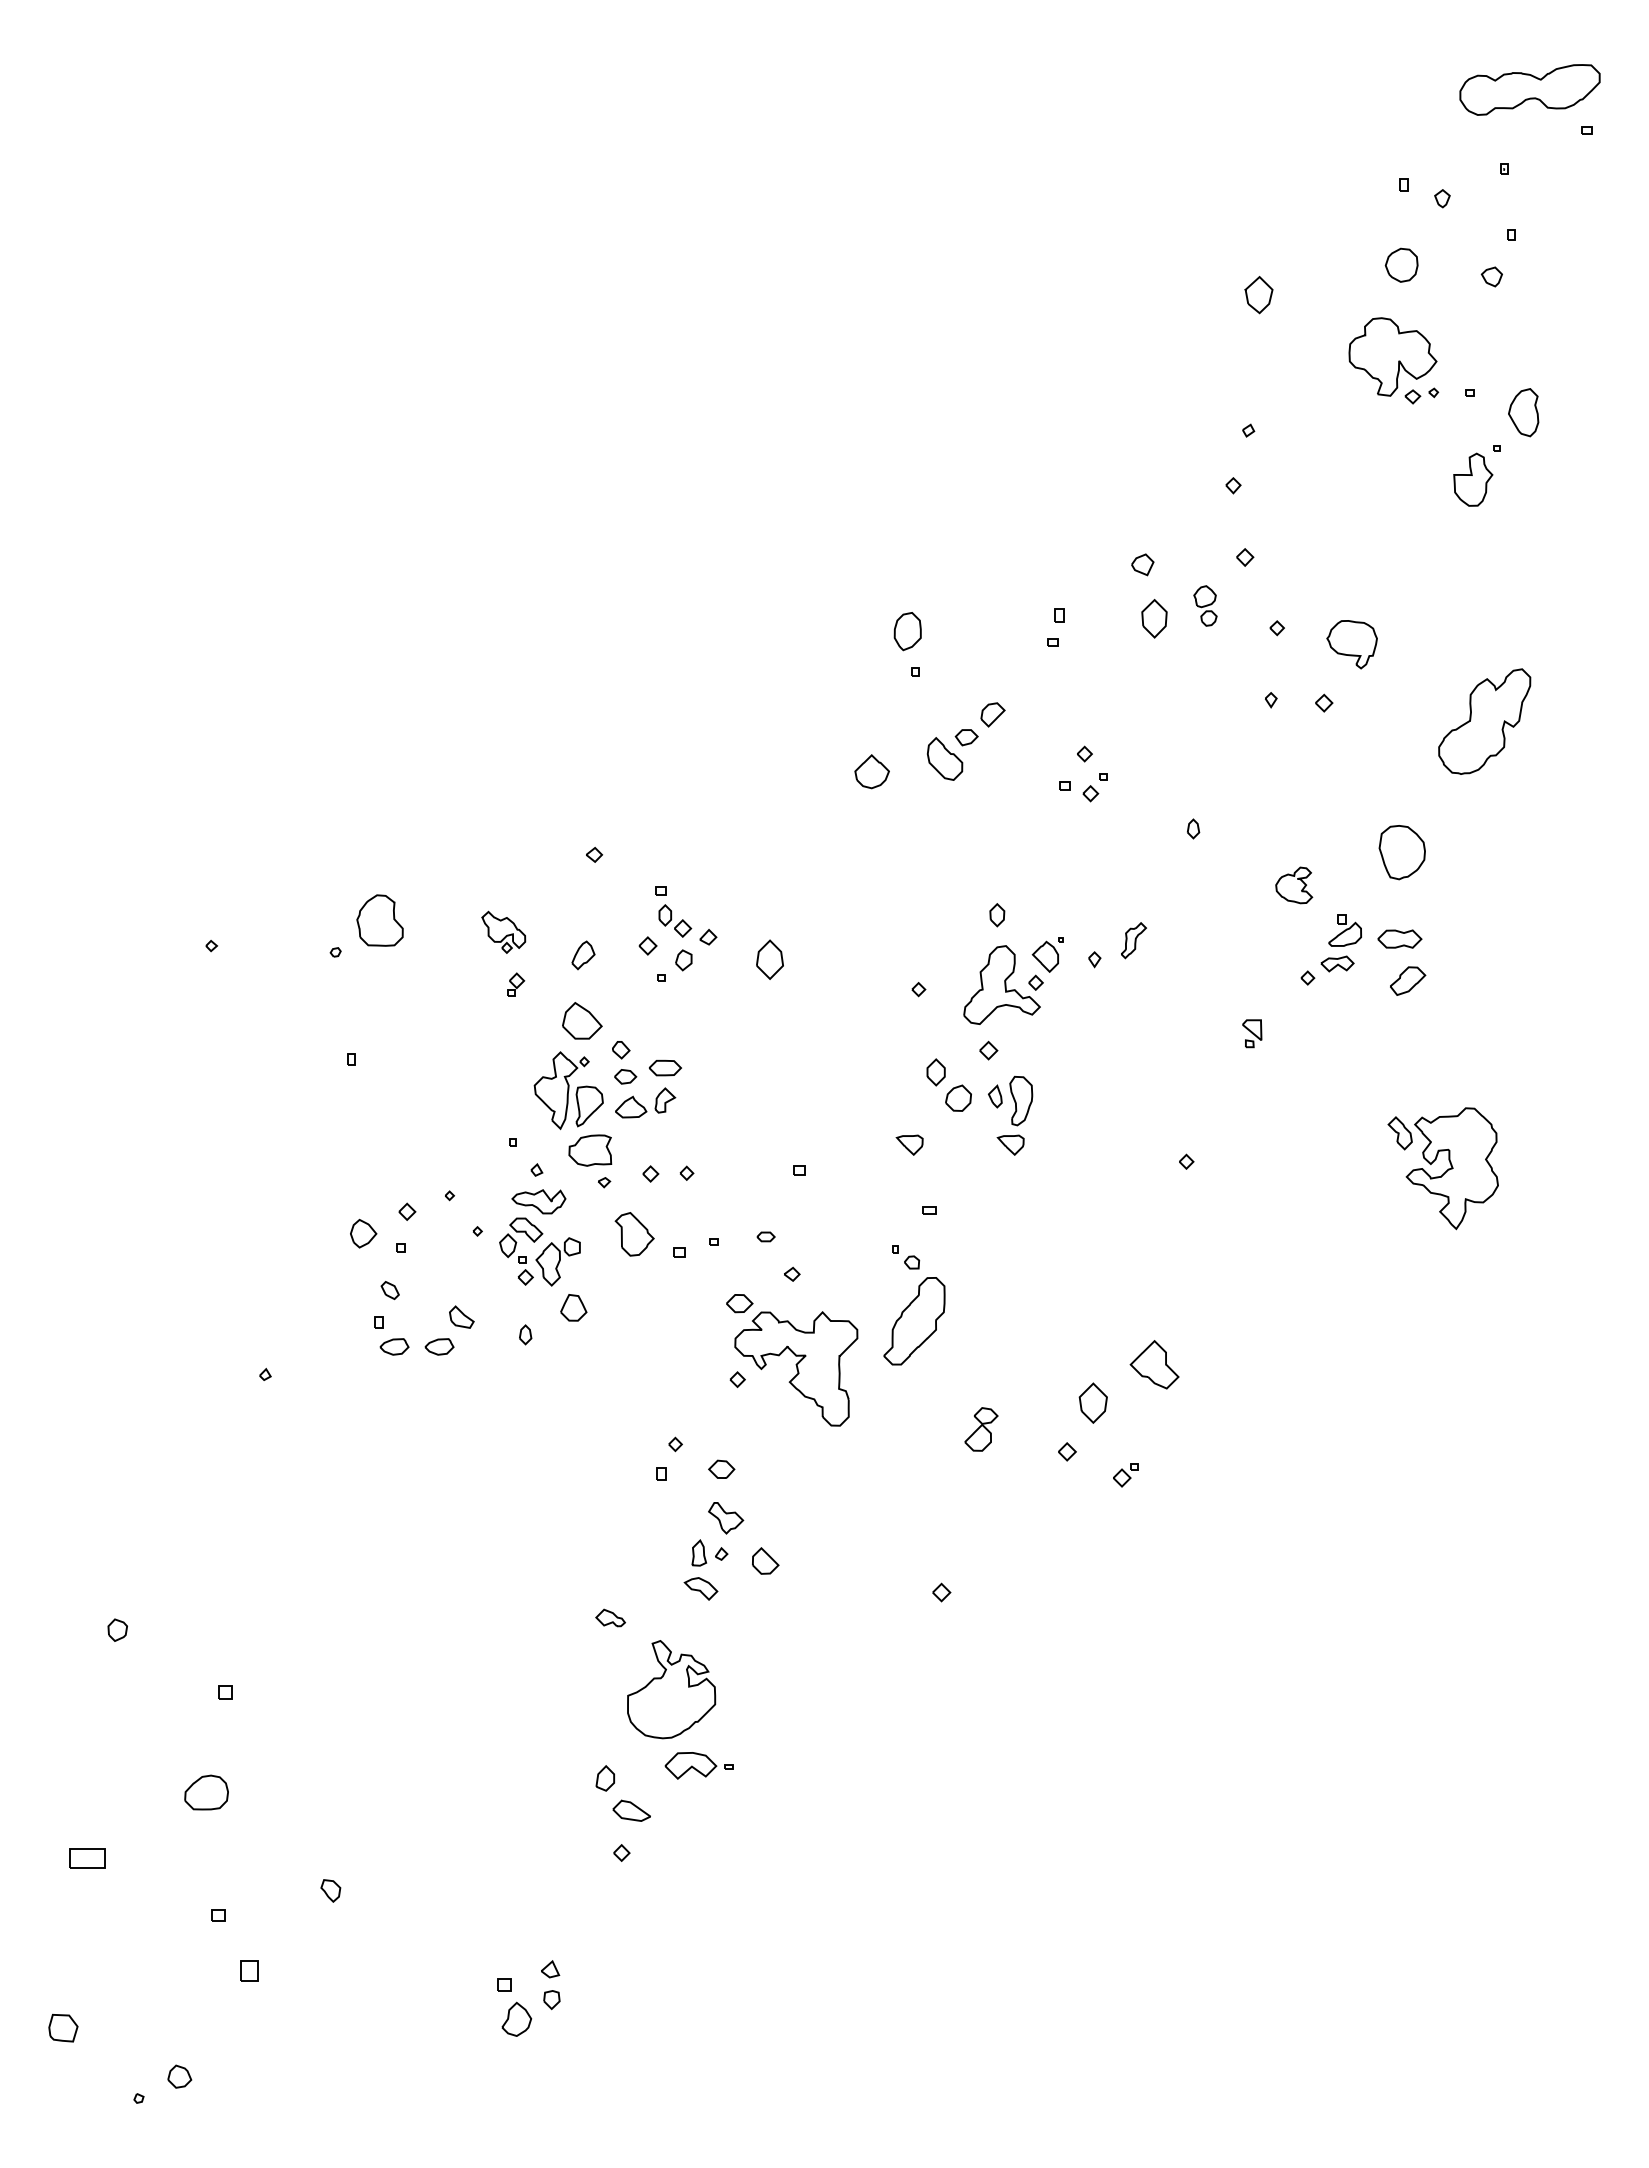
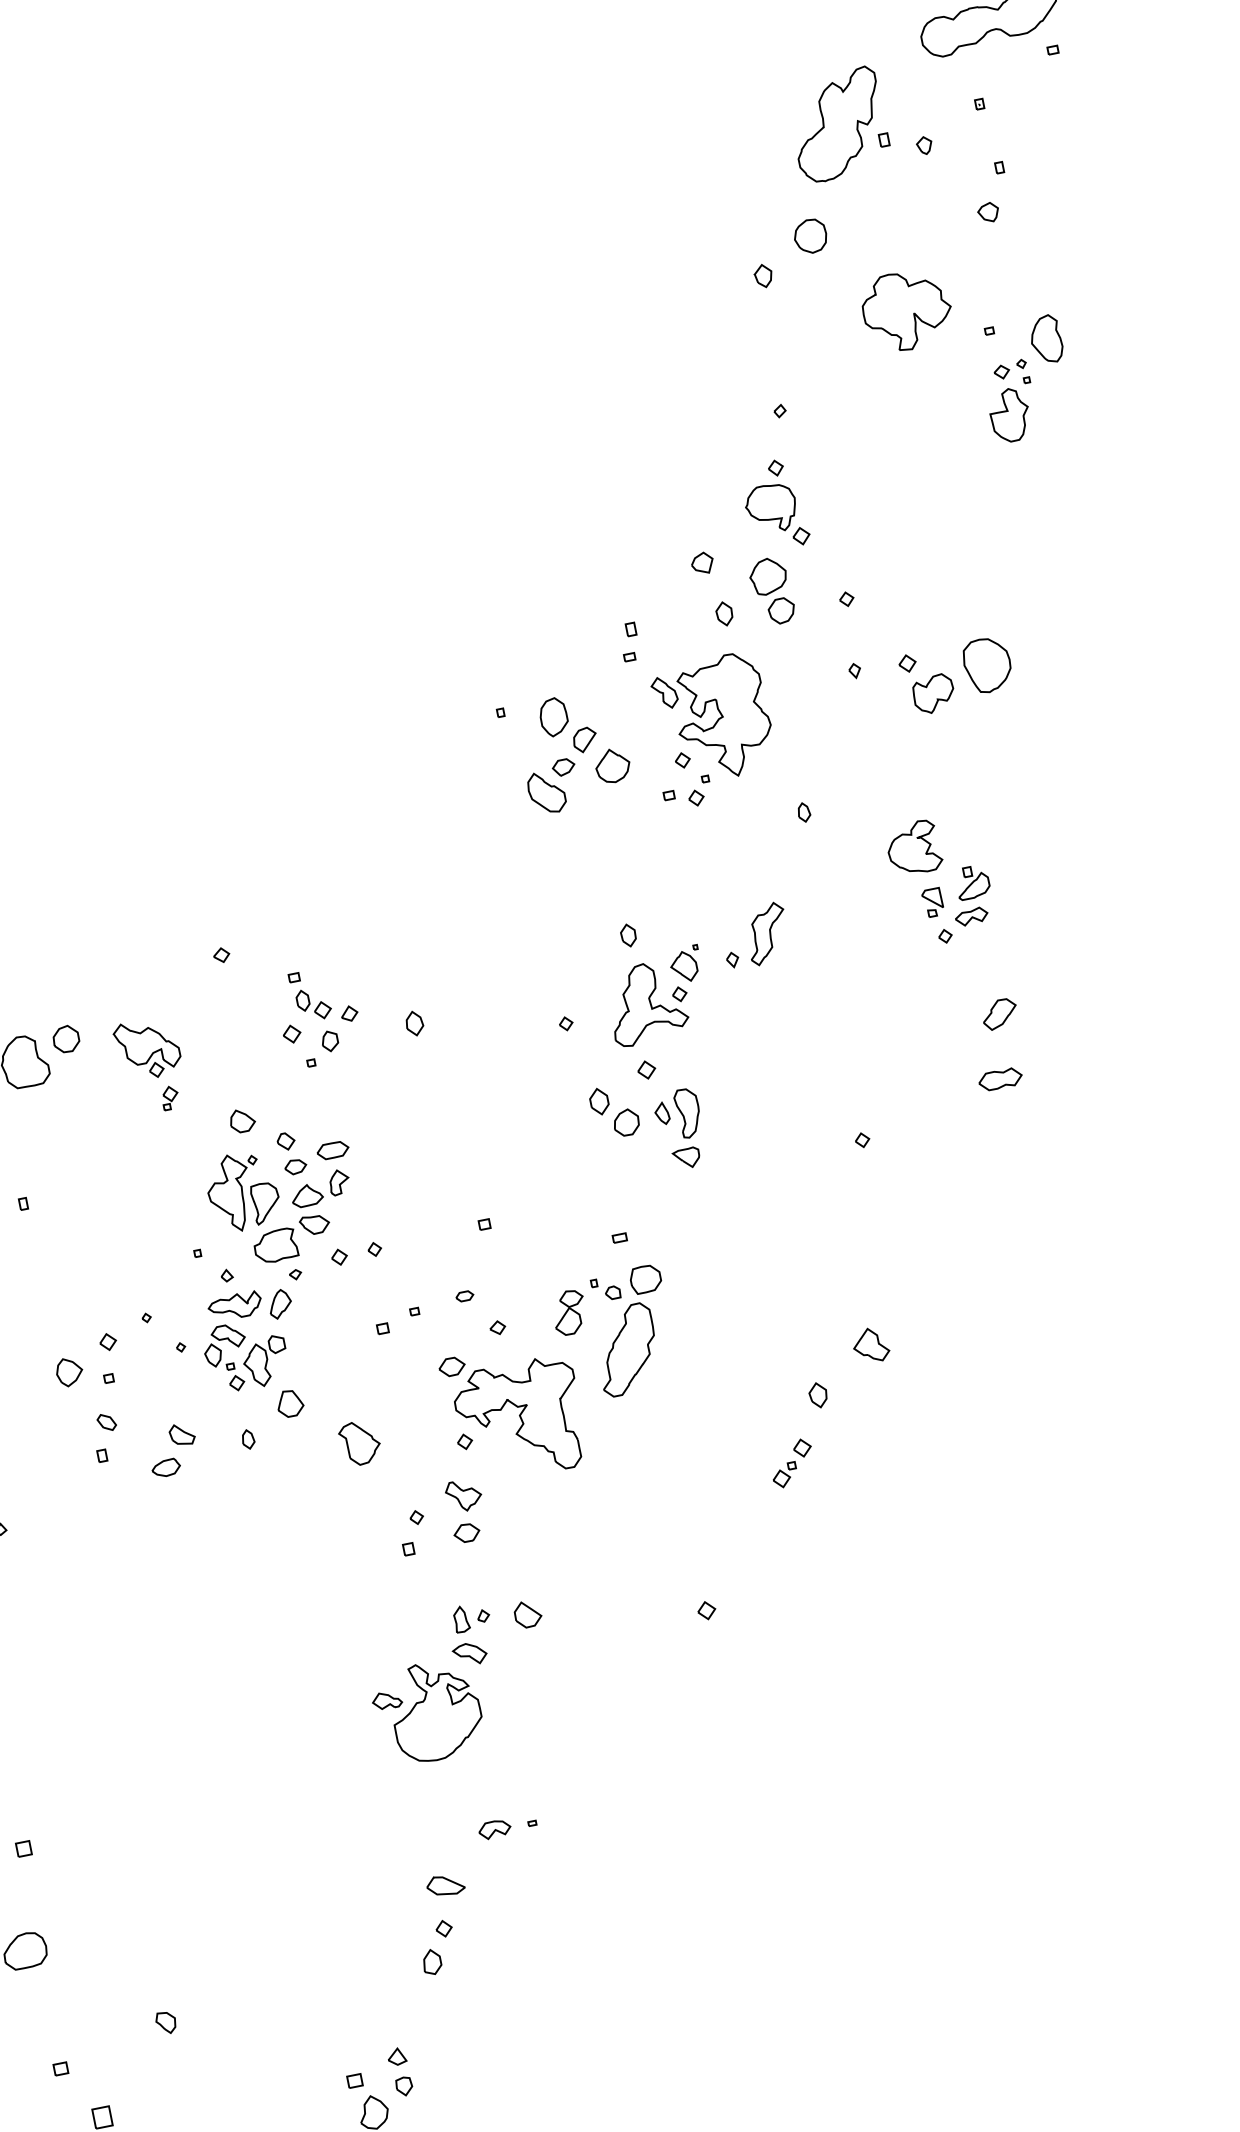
part: (1401, 264) -> (810, 235), moved
part: (1258, 294) -> (763, 275), size x0.62
part: (1421, 395) -> (1010, 369), moved
part: (1205, 605) -> (772, 591), size x1.67
part: (1154, 618) -> (724, 613), size x0.62
part: (907, 631) -> (553, 717), moved
part: (1351, 644) -> (770, 508), moved
part: (1484, 721) -> (838, 125), moved
part: (1343, 738) -> (933, 694), added
part: (871, 771) -> (612, 765), moved
part: (1401, 852) -> (986, 665), moved
part: (1293, 885) -> (913, 848), size x1.43
part: (425, 906) -> (66, 1039), added
part: (503, 932) -> (147, 1049), size x1.43
part: (1399, 938) -> (1000, 1078), moved
part: (1133, 940) -> (767, 933), size x1.67
part: (583, 955) -> (280, 1304), moved
part: (770, 959) -> (414, 1023), size x0.62
part: (1408, 980) -> (1000, 1013), moved
part: (582, 1021) -> (242, 1121), size x0.62
part: (1252, 1033) -> (933, 902), moved
part: (632, 1137) -> (314, 1224), added
part: (909, 1144) -> (587, 1177), removed
part: (1442, 1168) -> (712, 719), moved
part: (634, 1234) -> (360, 1443), moved
part: (946, 1255) -> (645, 1279), added
part: (394, 1346) -> (121, 1476), removed
part: (1154, 1364) -> (870, 1345), size x0.71
part: (1093, 1403) -> (818, 1395), size x0.62
part: (981, 1429) -> (569, 1312), moved
part: (1125, 1475) -> (784, 1475), moved
part: (726, 1518) -> (464, 1495), moved
part: (671, 1689) -> (435, 1710), moved
part: (690, 1765) -> (494, 1829), size x0.62
part: (604, 1778) -> (431, 1962), moved

